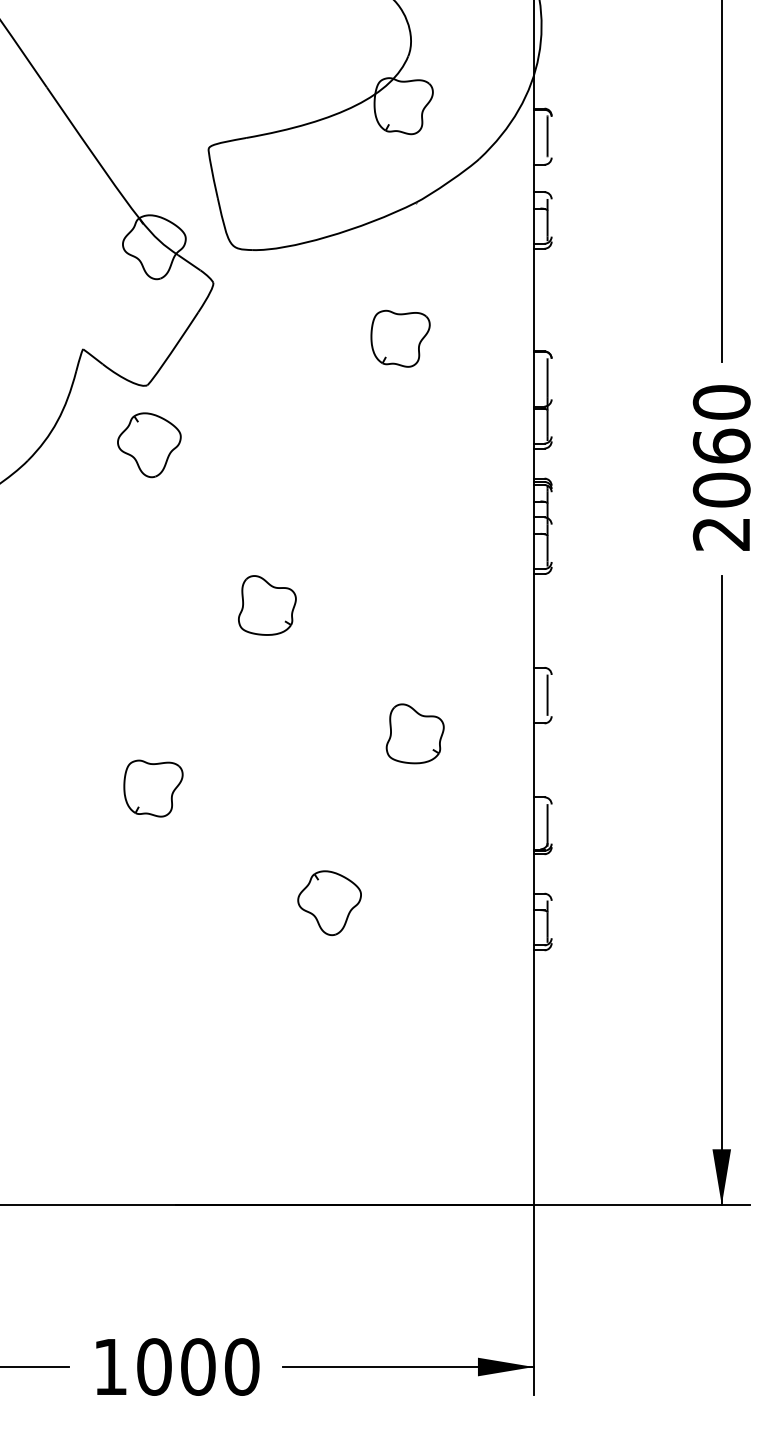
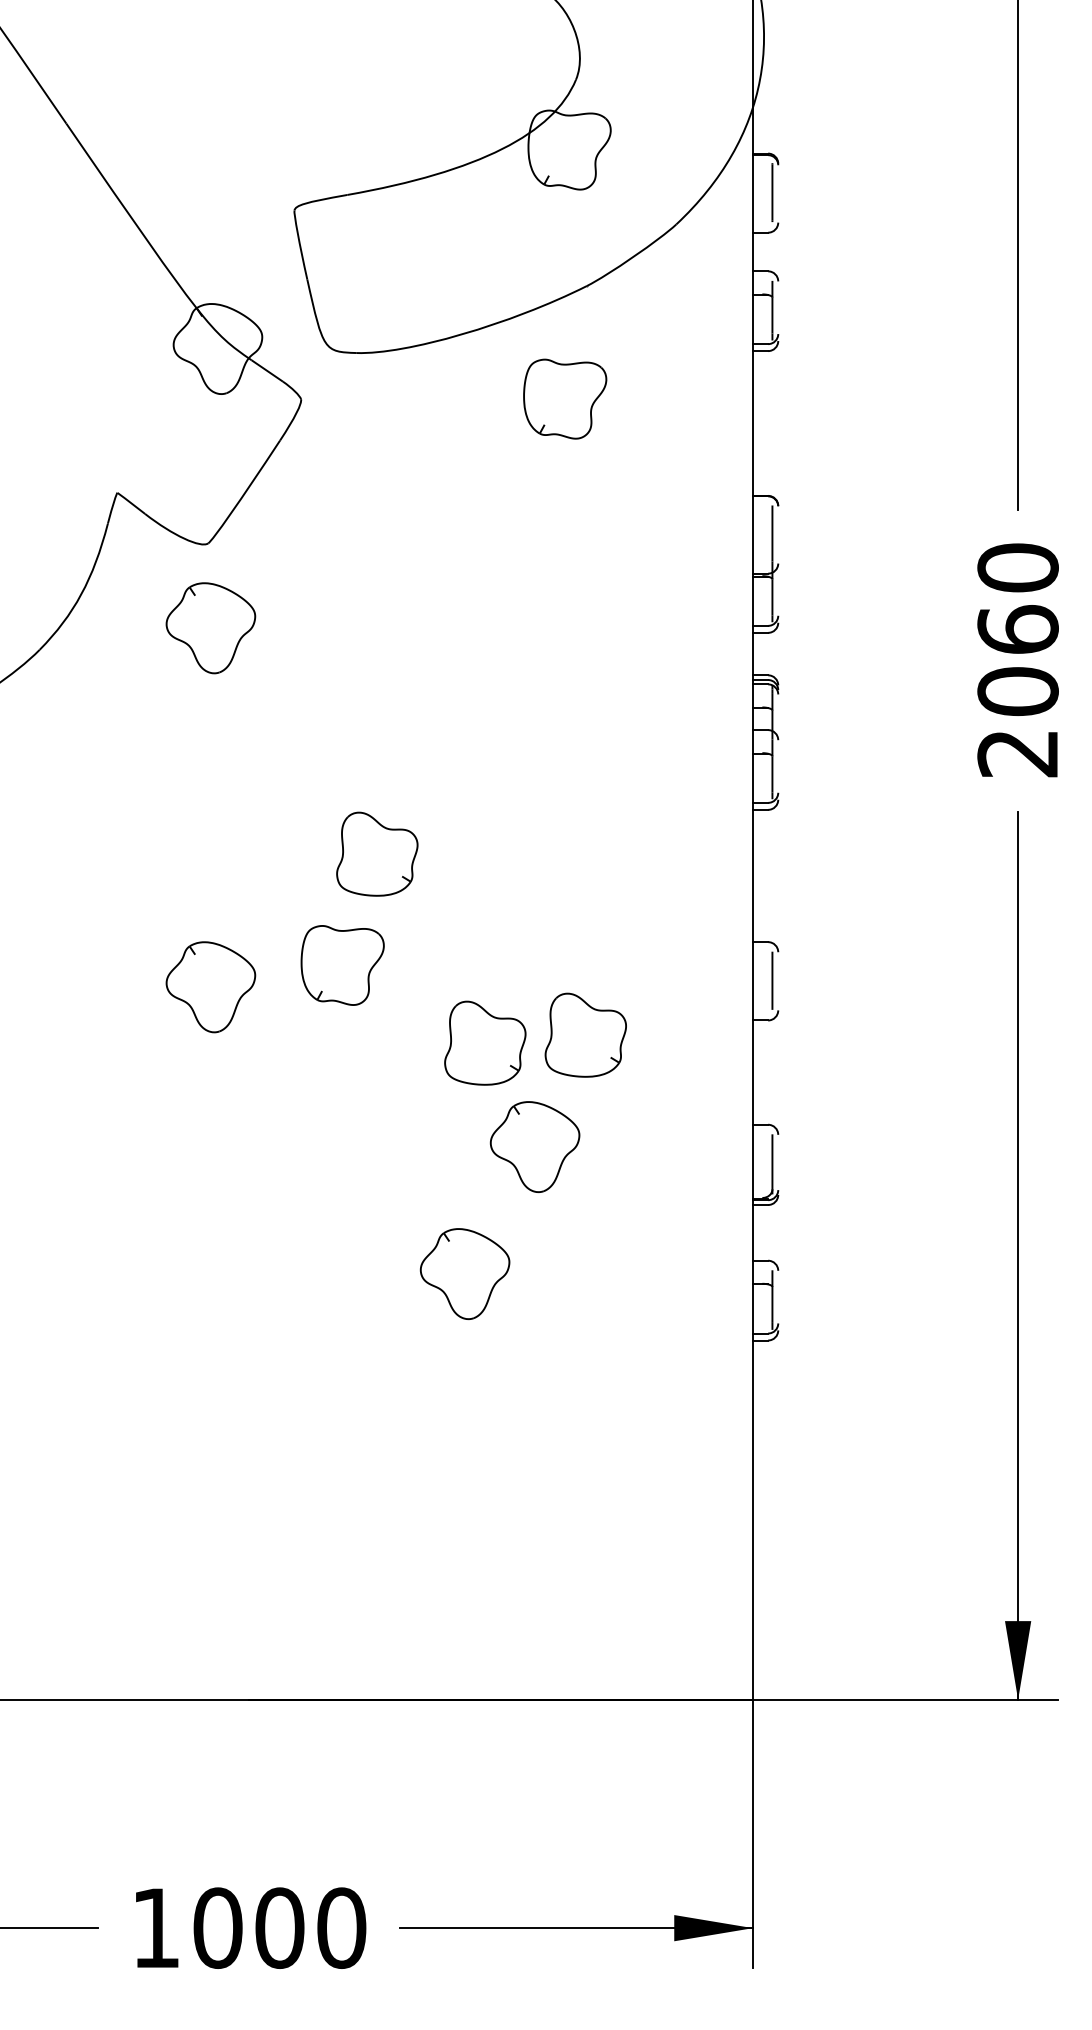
part: (400, 338) -> (565, 398), moved
part: (149, 699) -> (210, 987), added
part: (344, 739) -> (485, 1042), added
part: (153, 788) -> (342, 965), moved
part: (378, 812) -> (534, 1146), added

